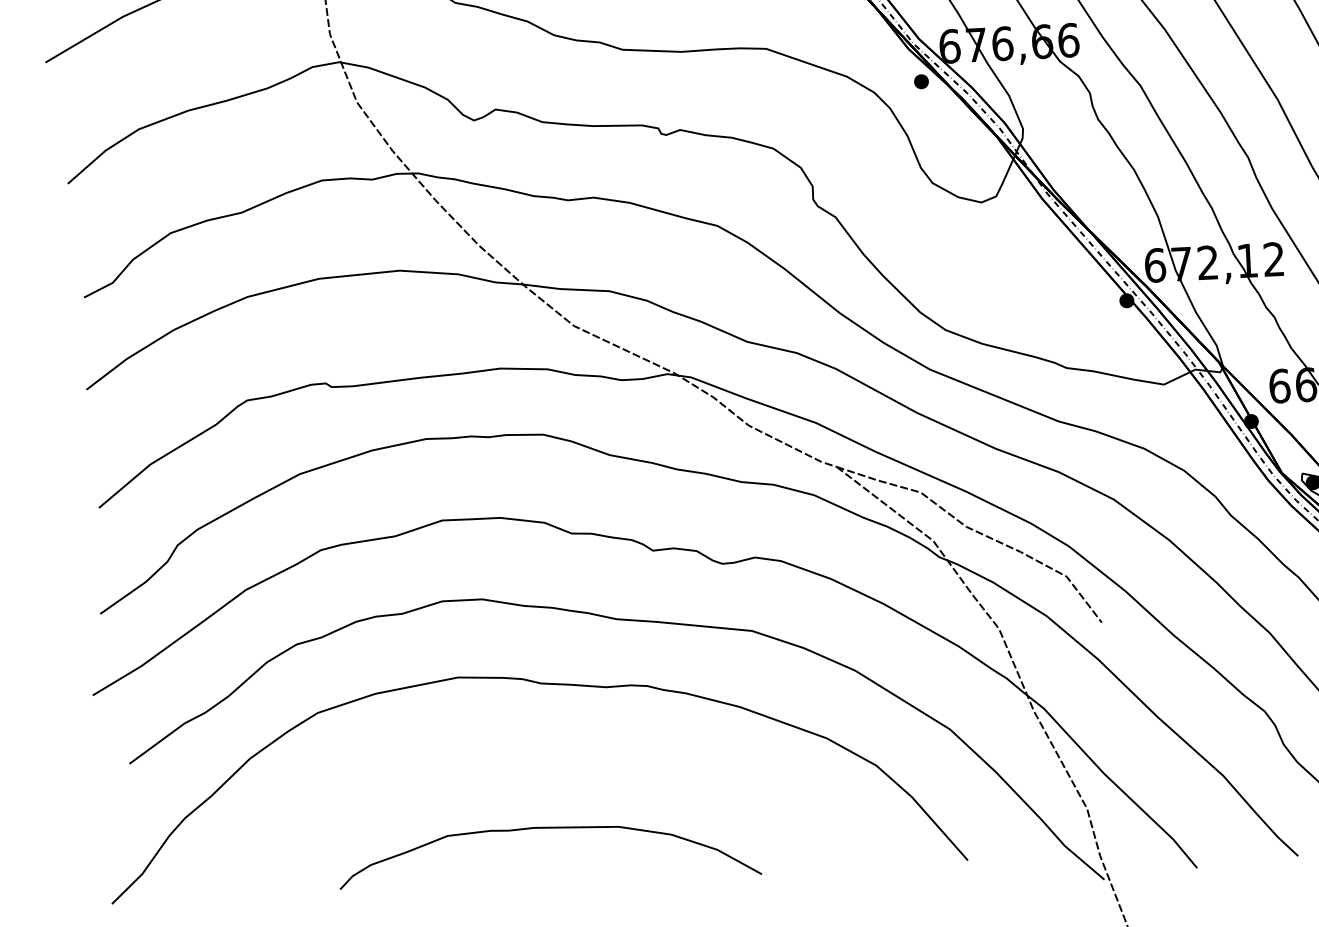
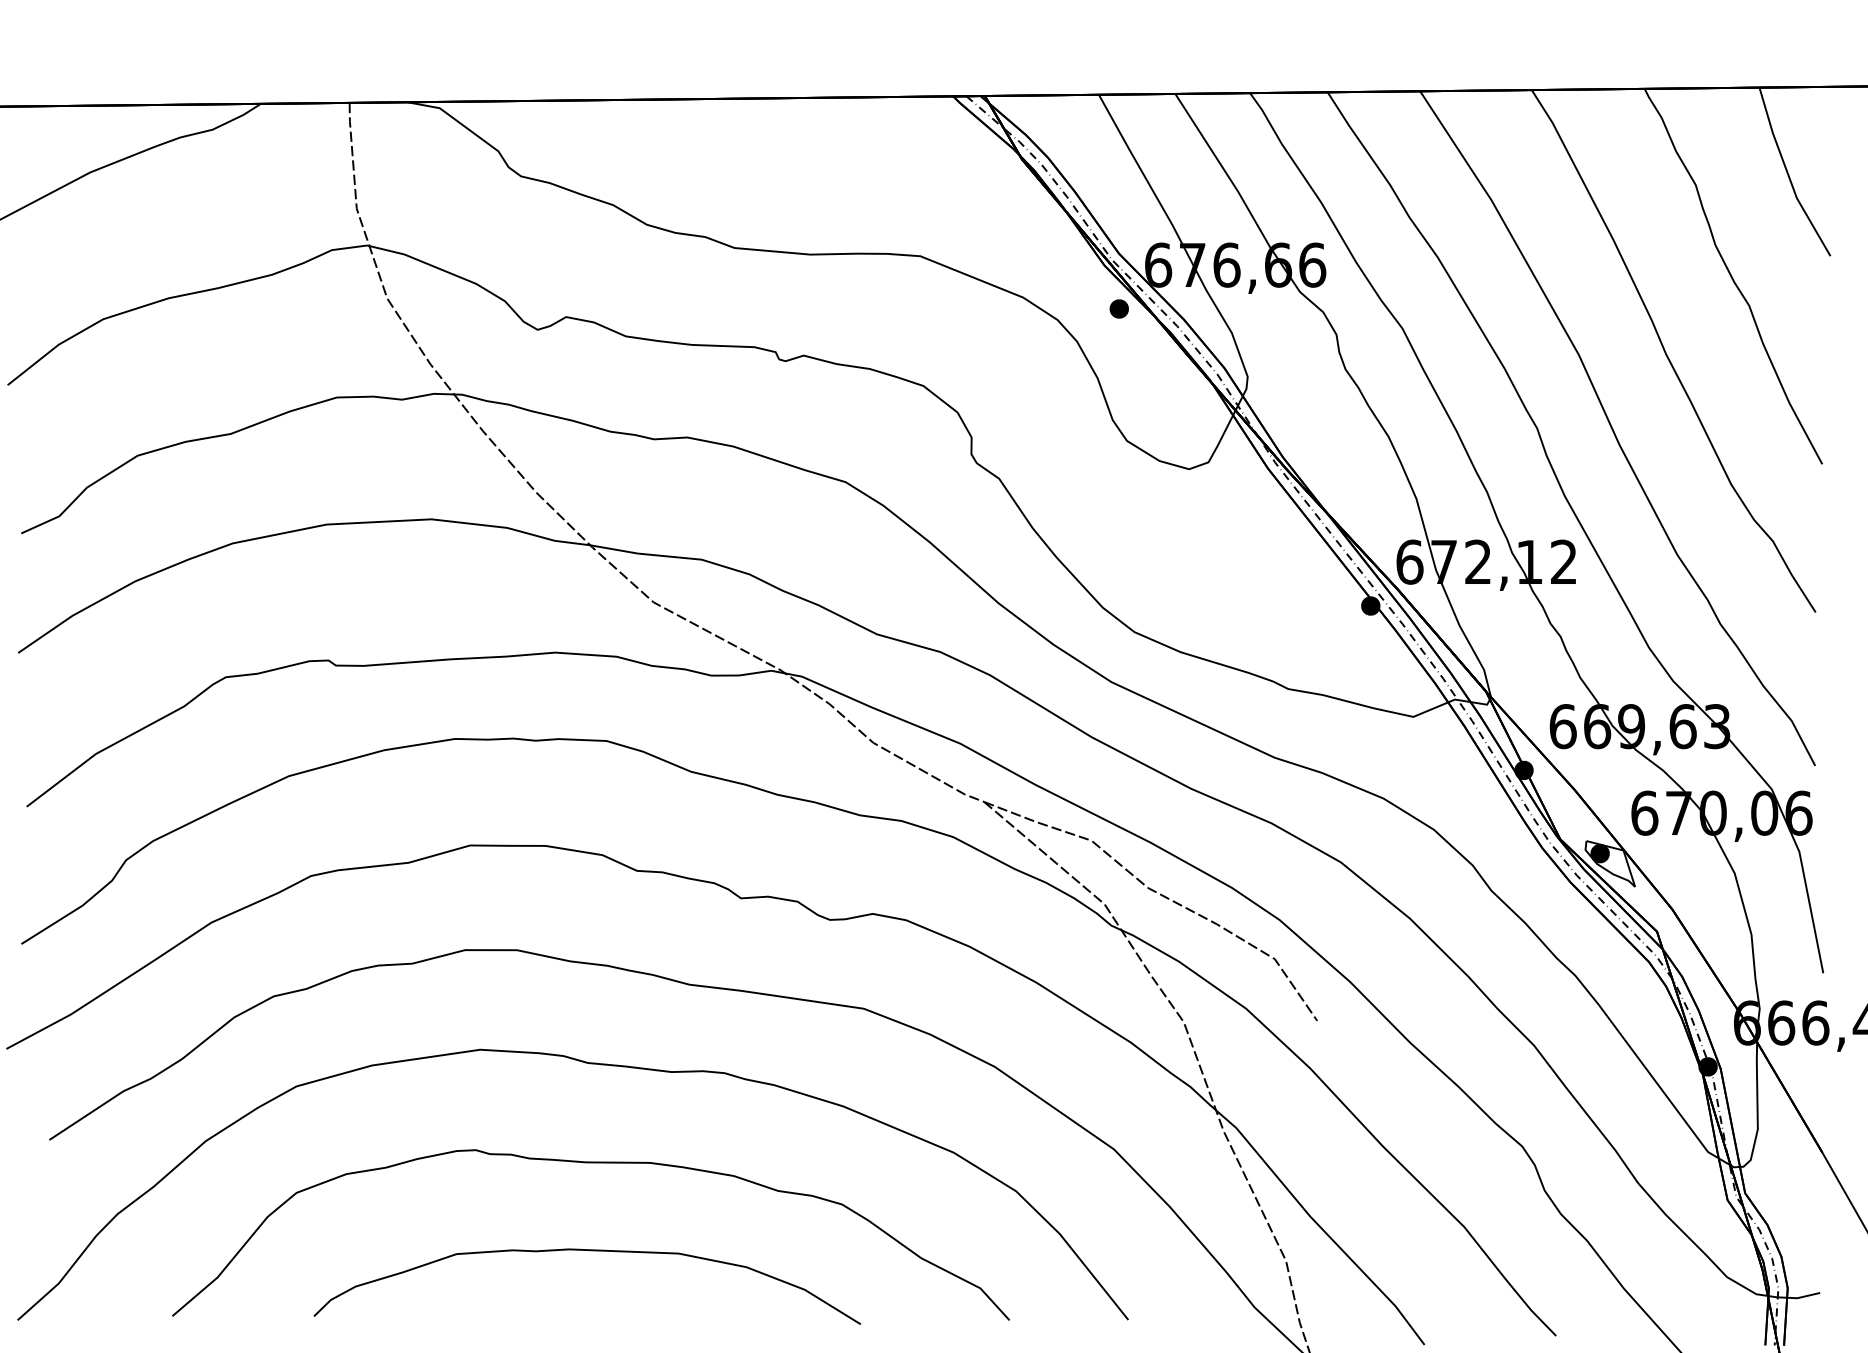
curve: (547, 760) -> (590, 1163), added

